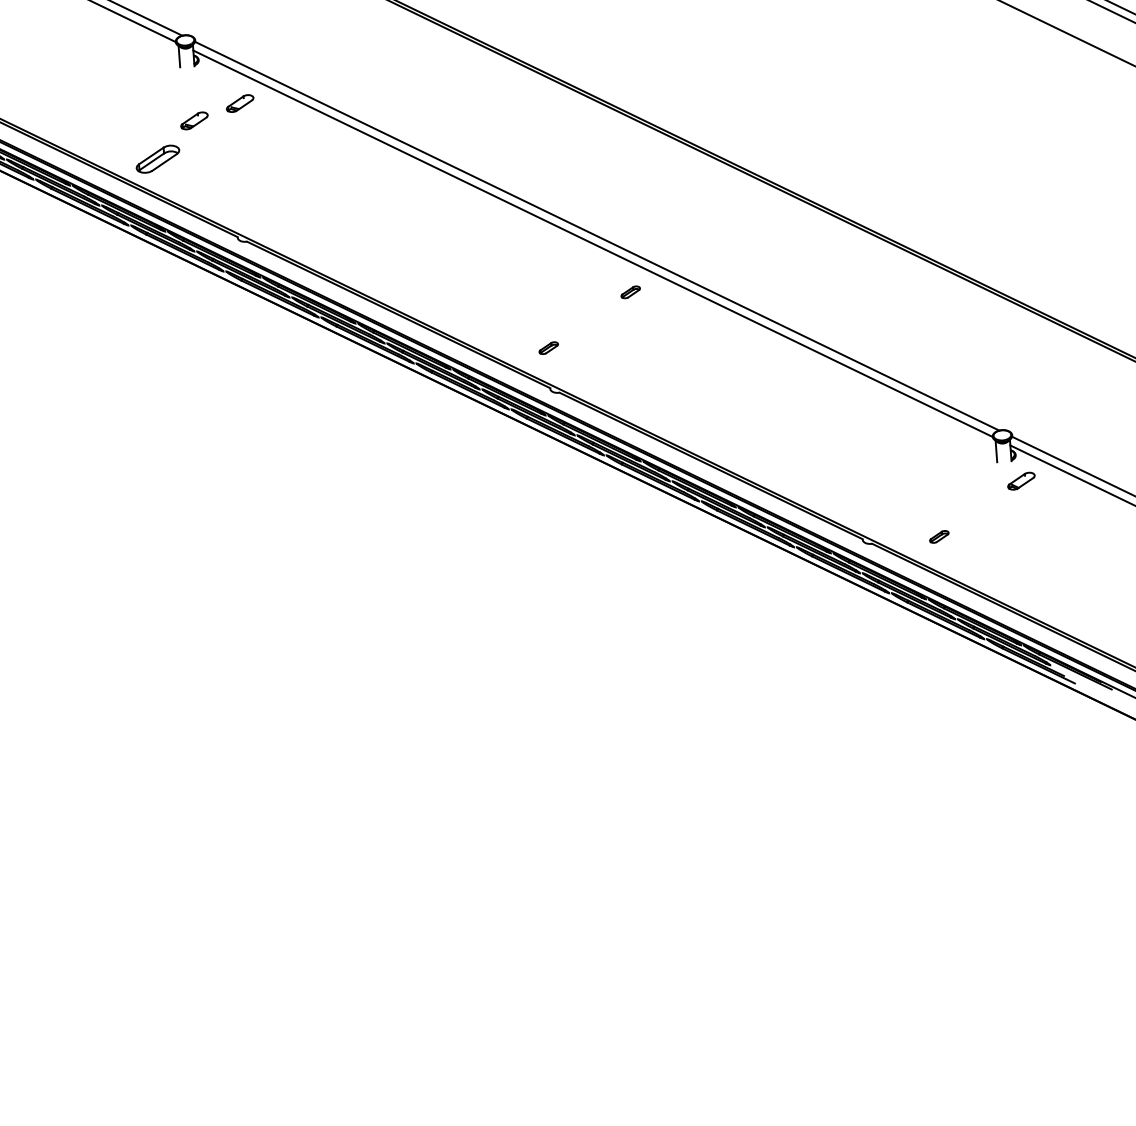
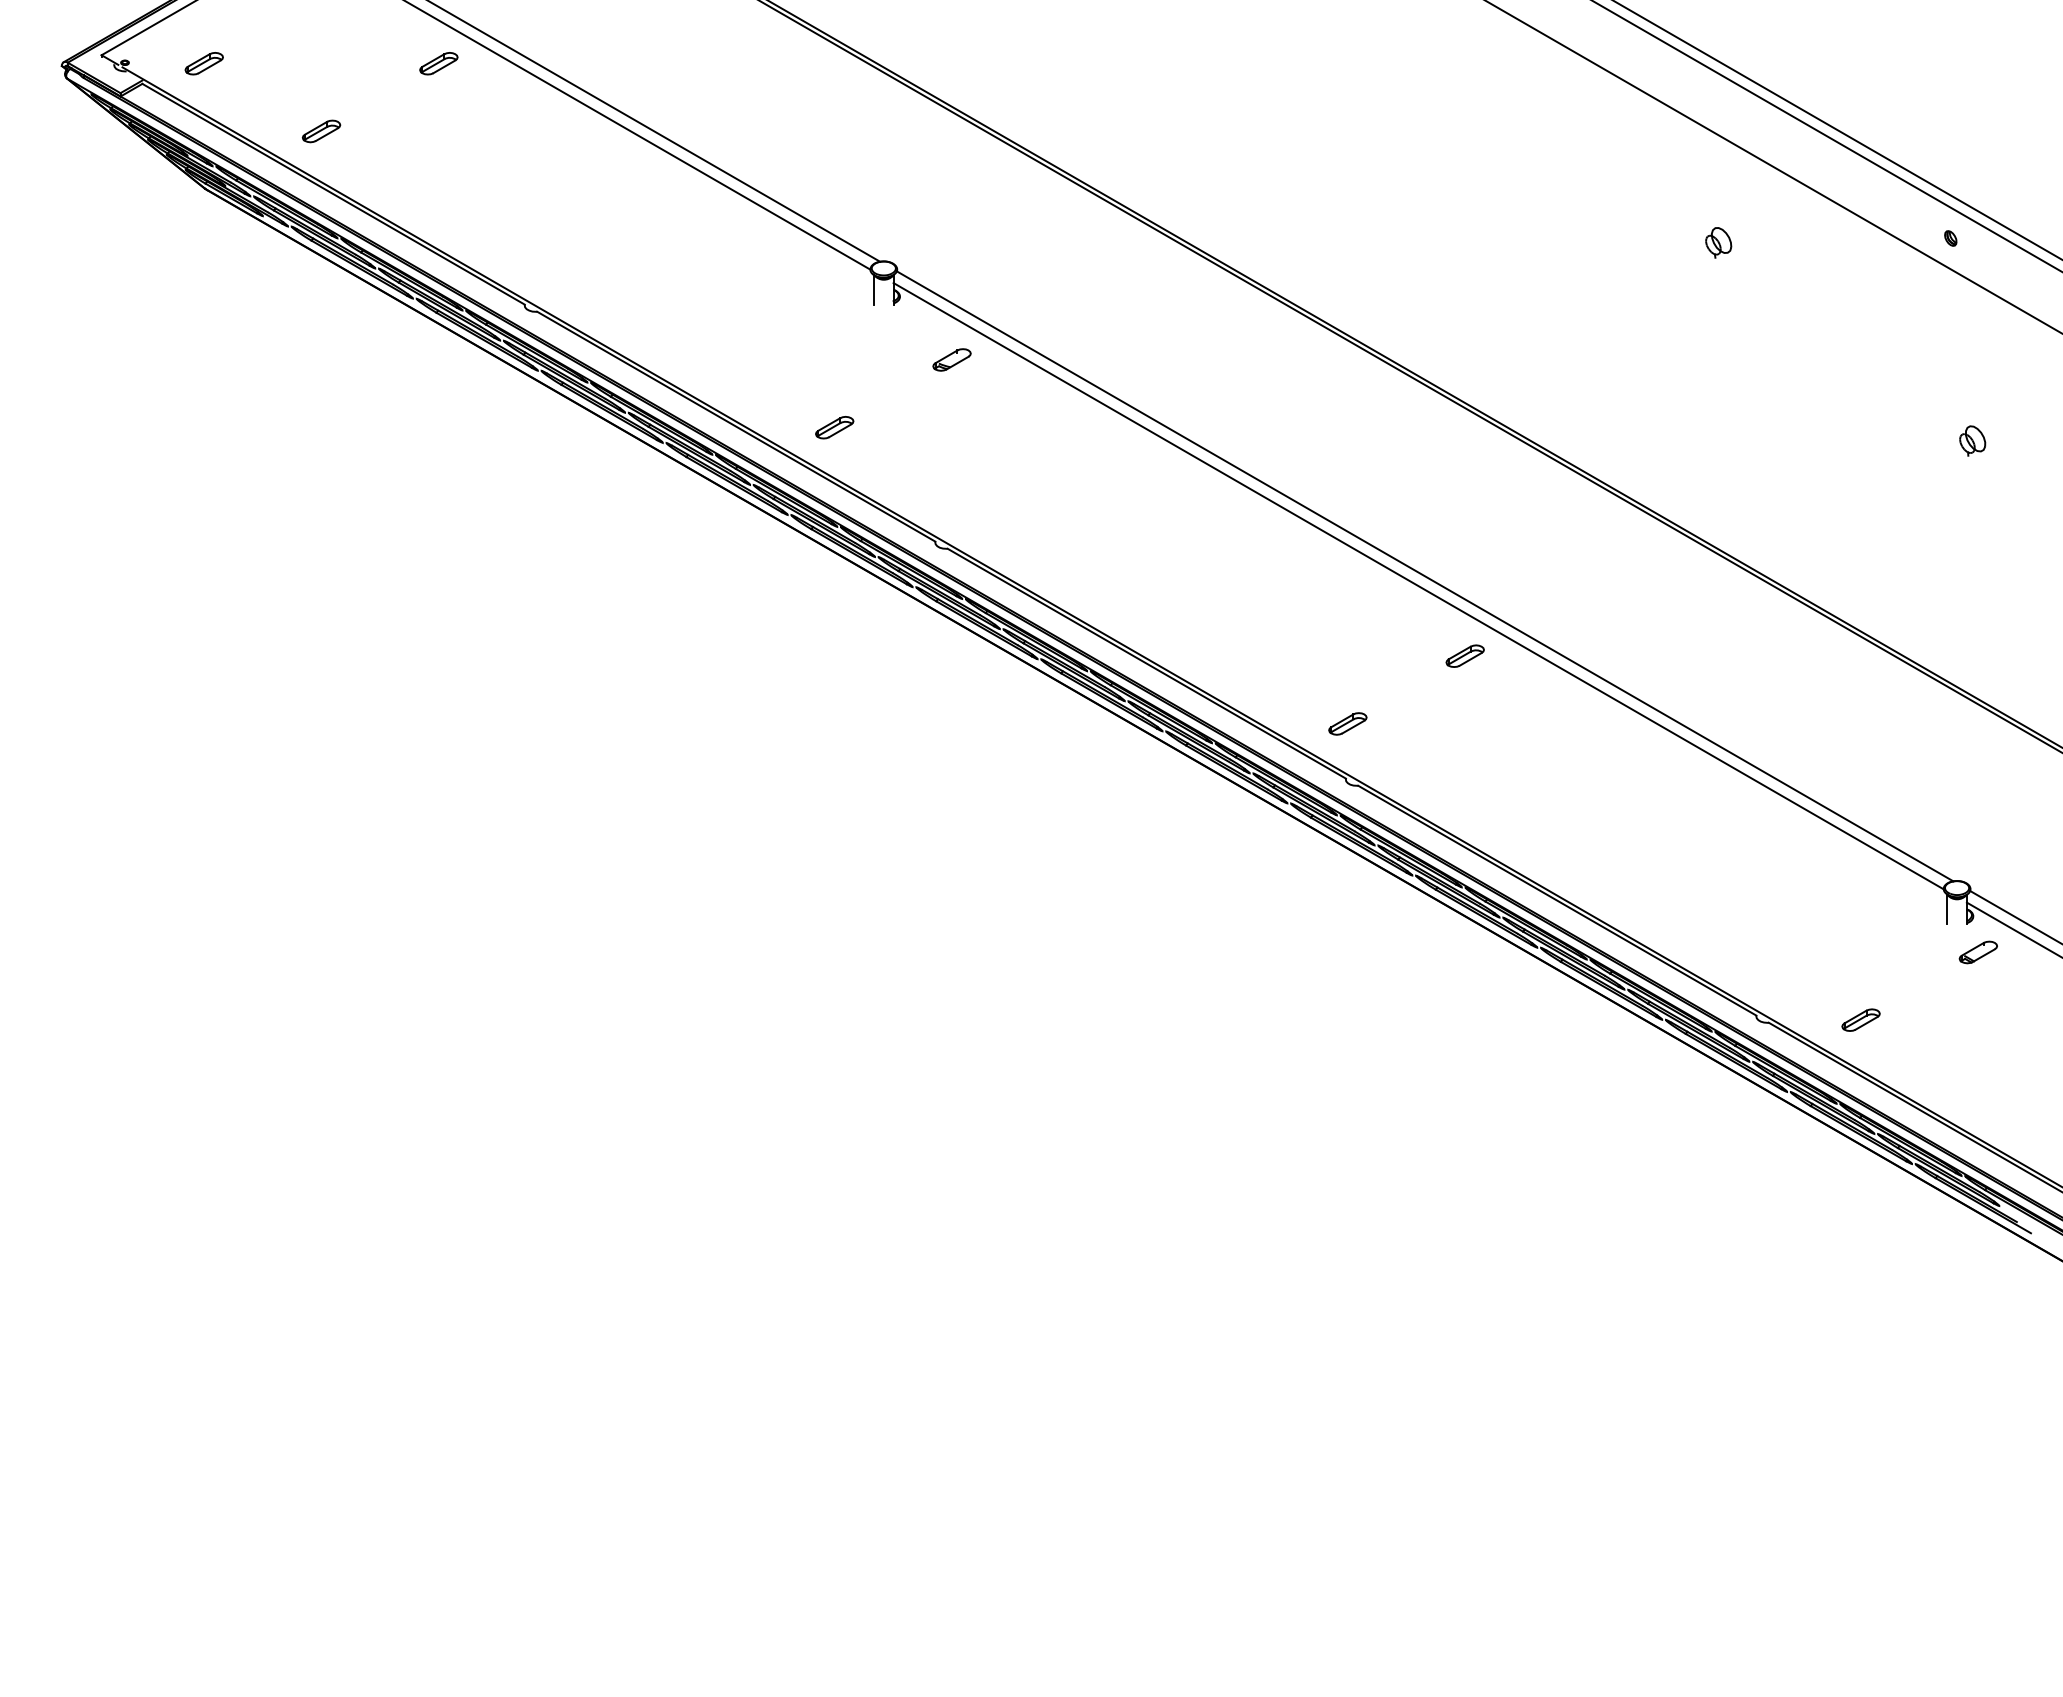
part: (989, 107) -> (1972, 440), added
part: (194, 120) -> (887, 378), removed
part: (157, 159) -> (834, 427), size x0.62
part: (630, 291) -> (1464, 655), size x1.43
part: (548, 347) -> (1347, 723), size x1.43
part: (938, 536) -> (1860, 1019), size x1.43

